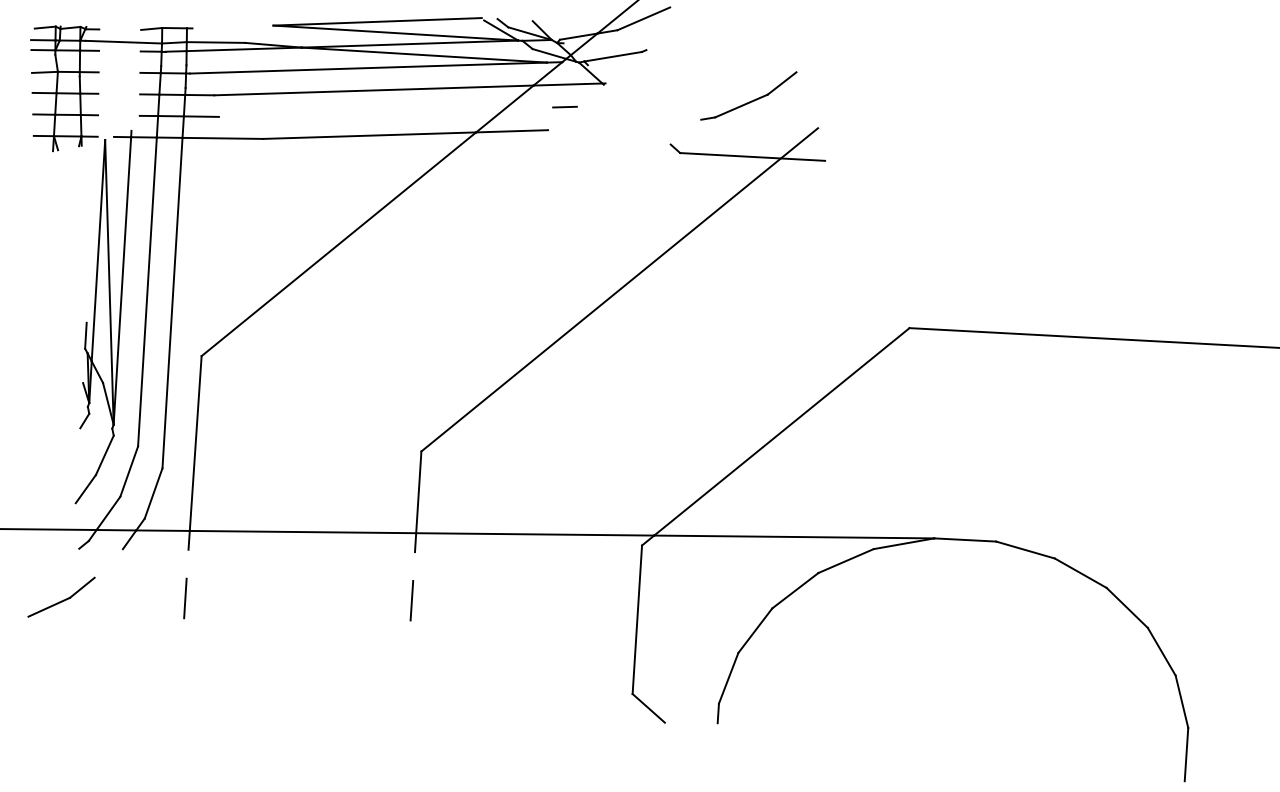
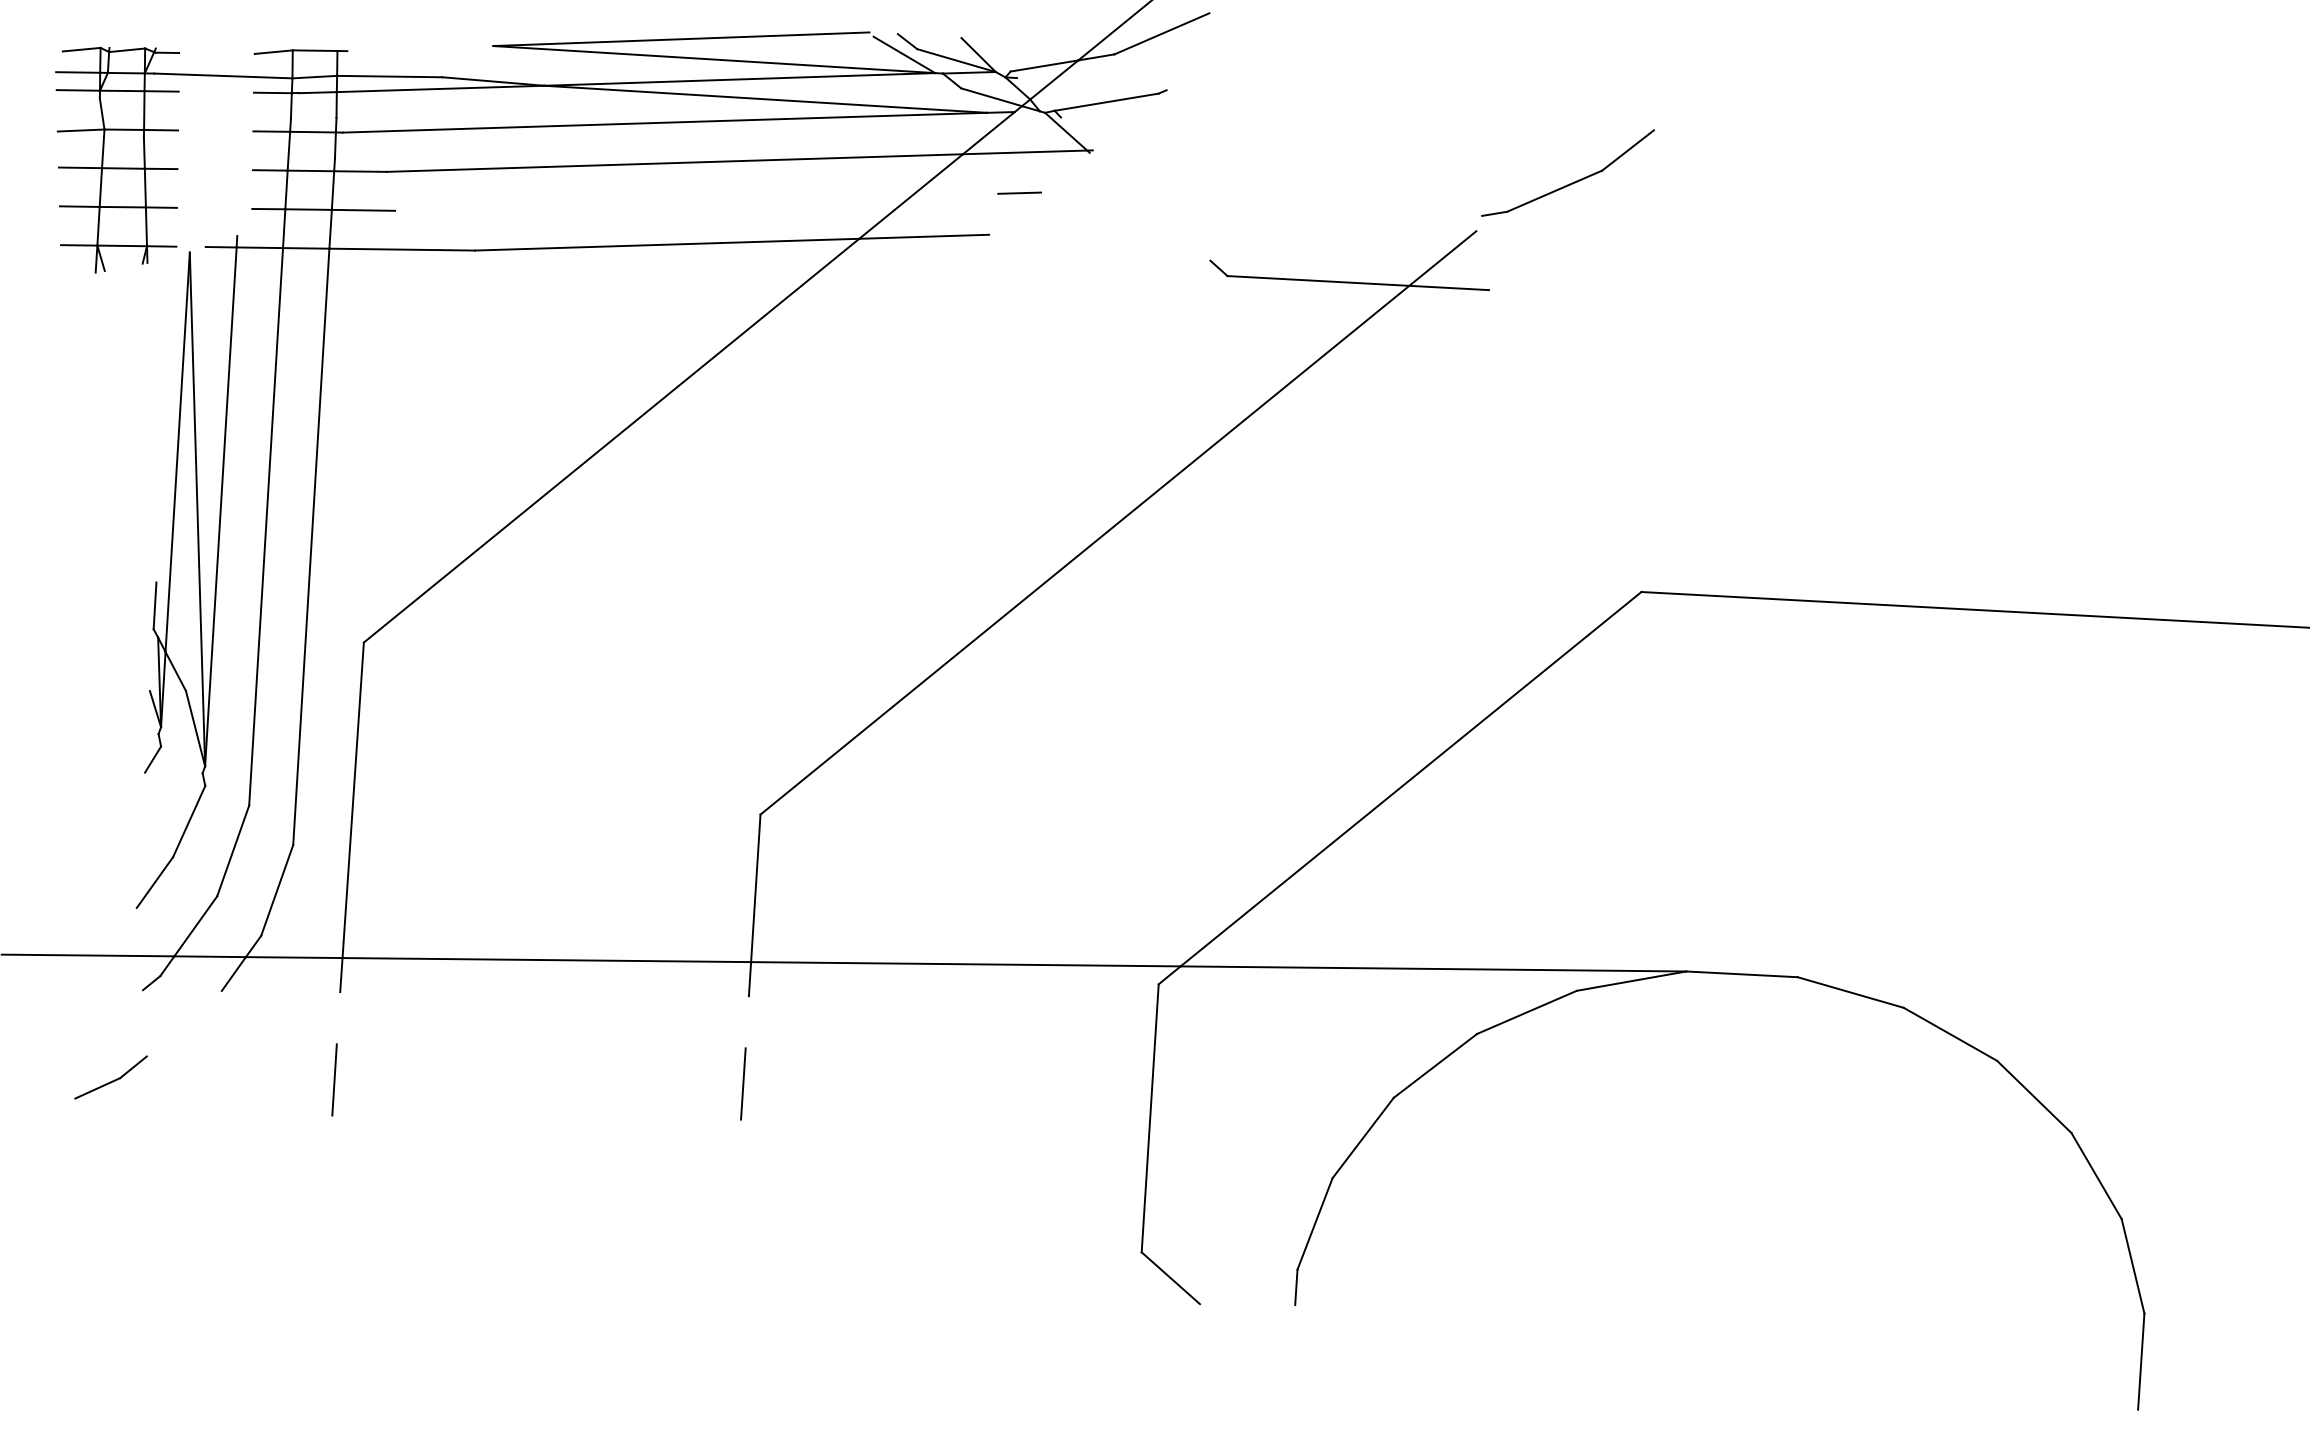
part: (748, 95) -> (1567, 172), moved
part: (61, 596) -> (110, 1076), size x0.6

